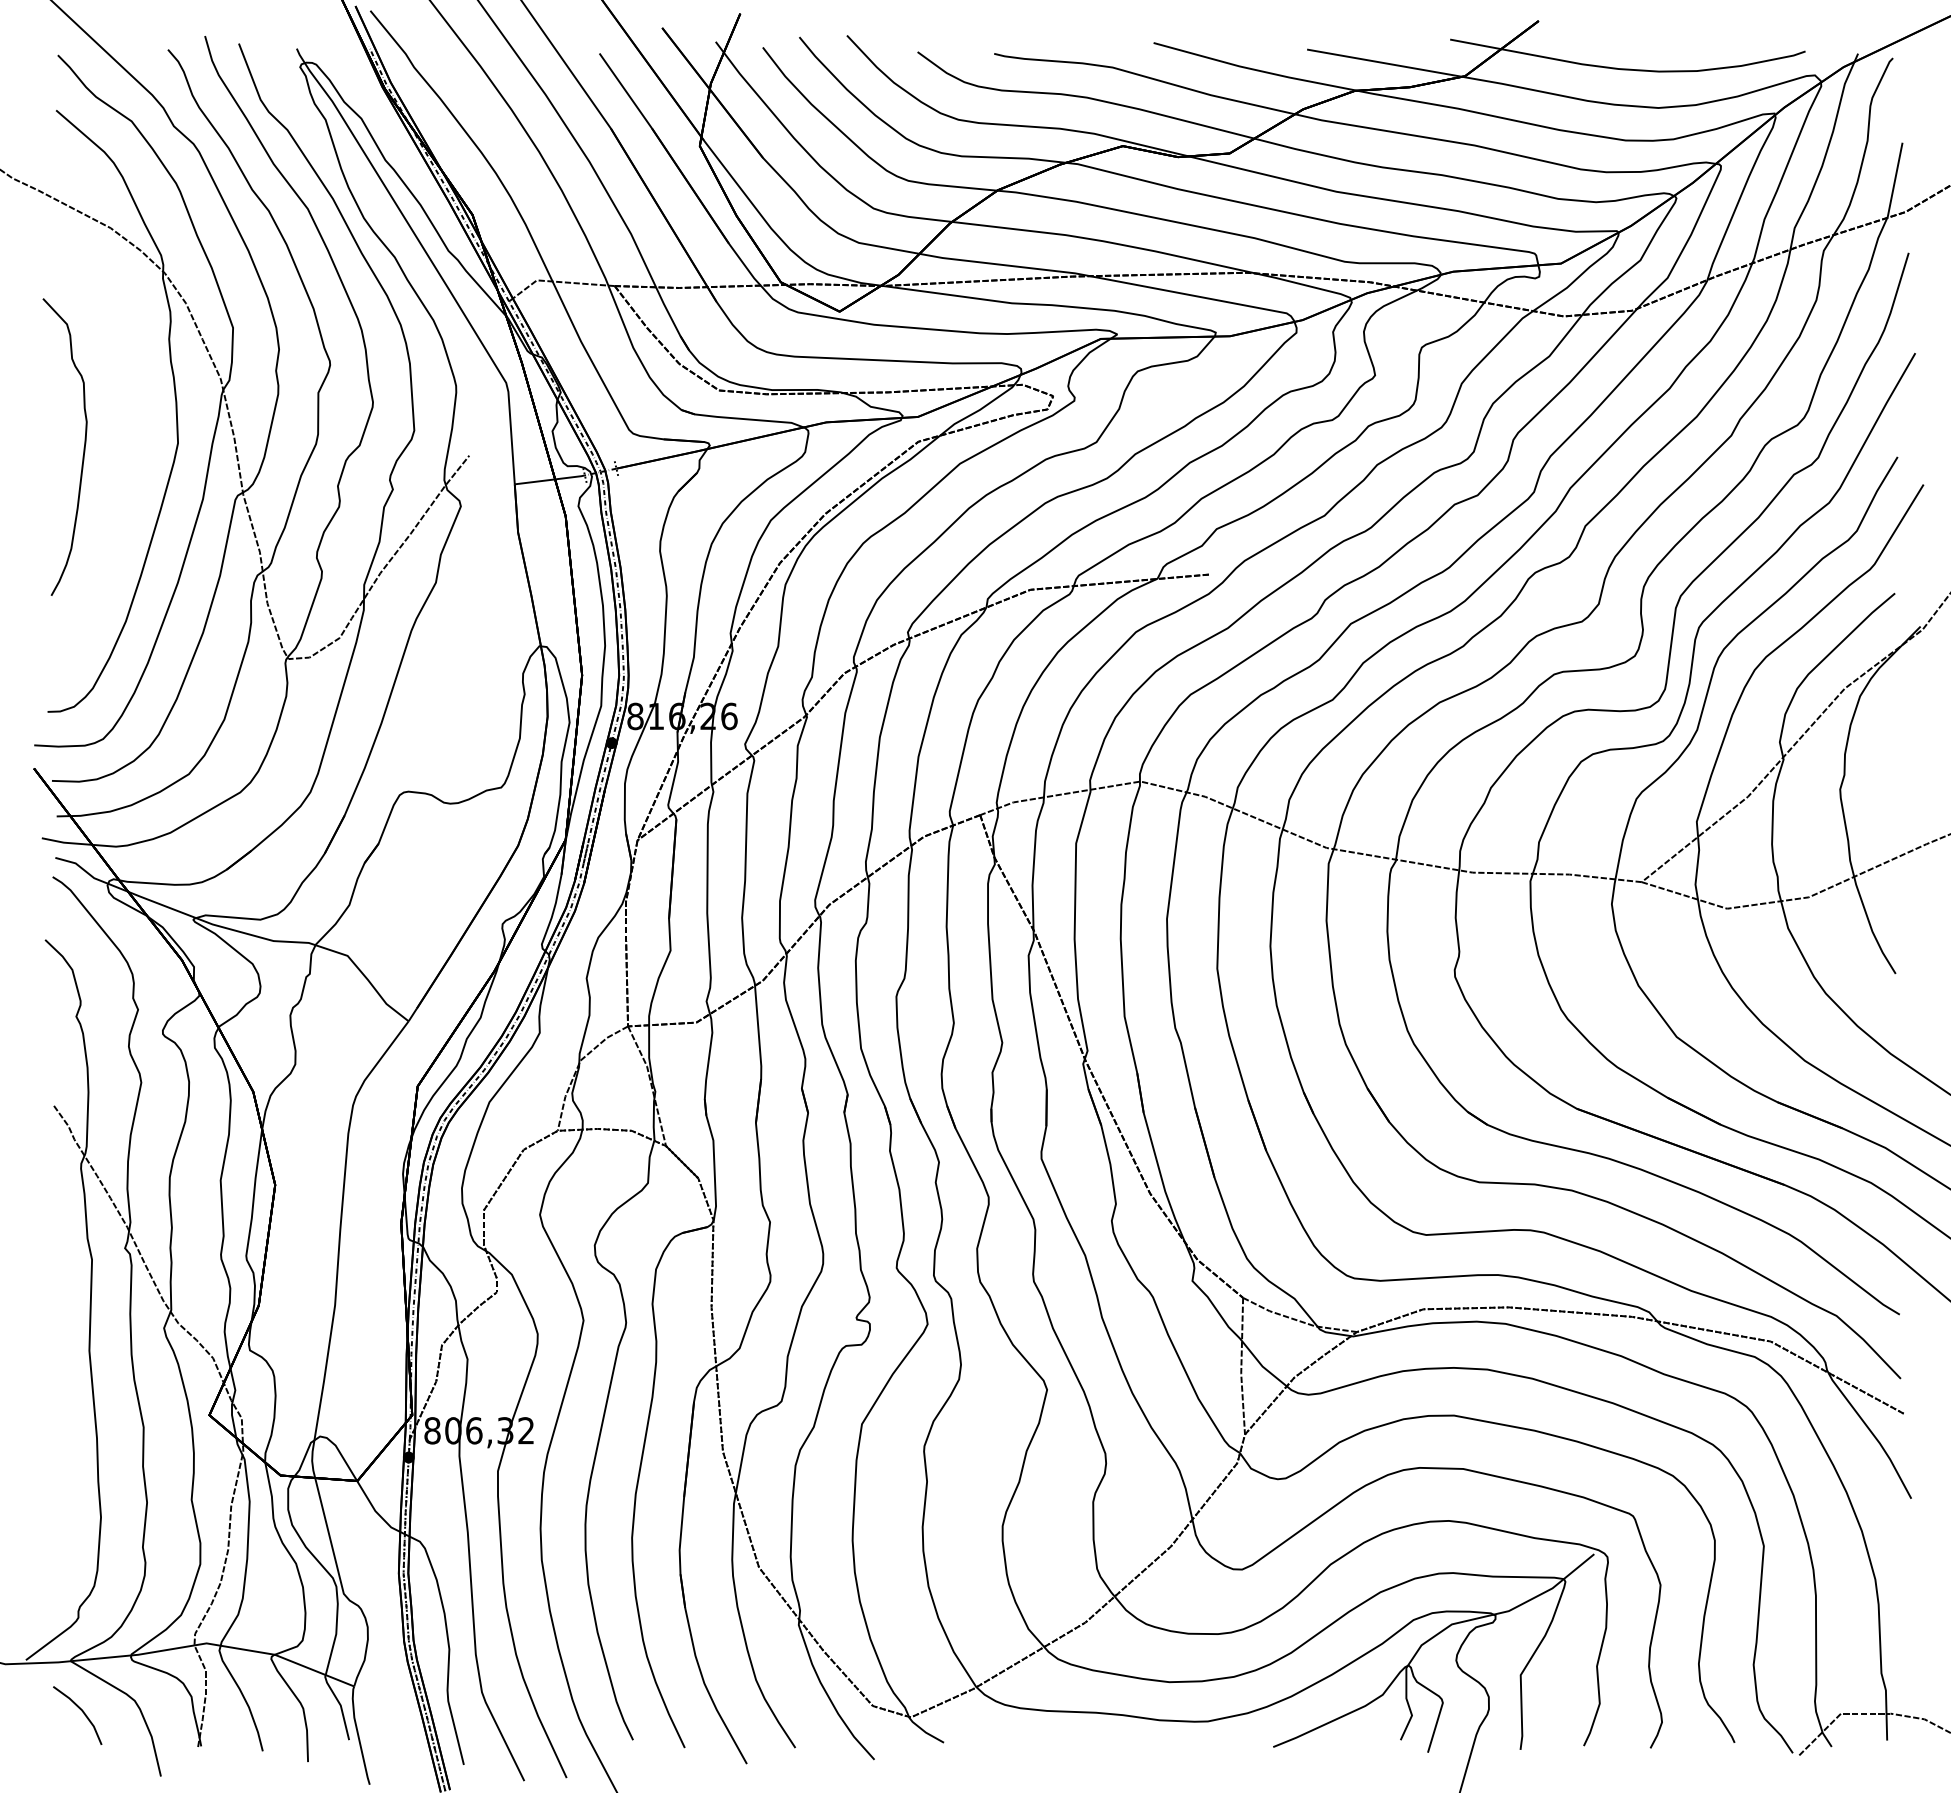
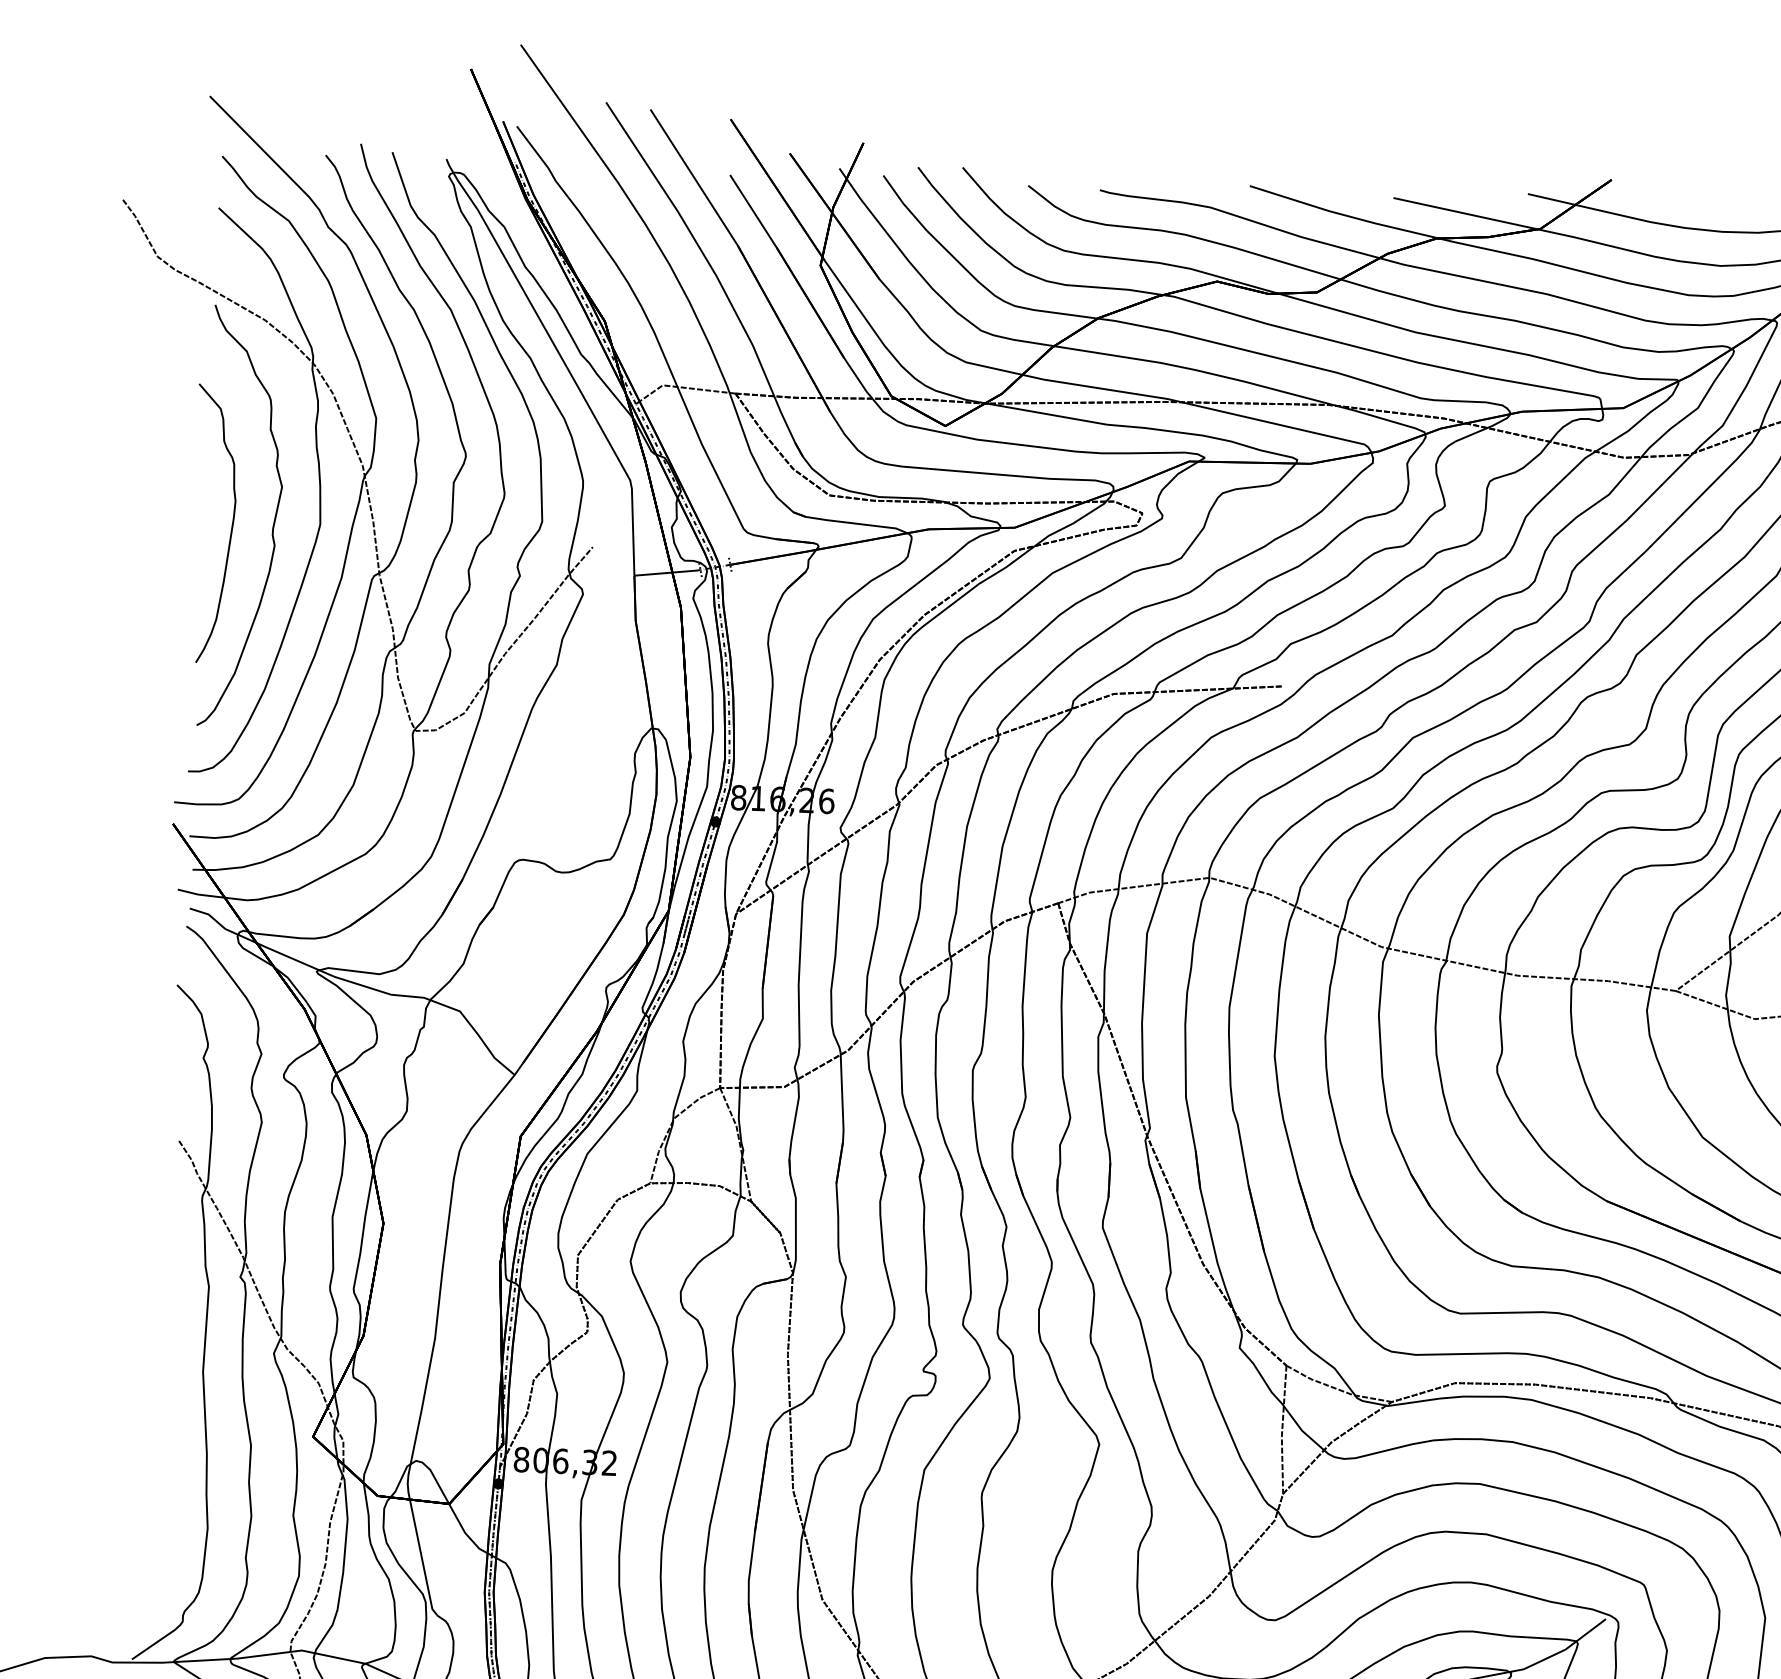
curve: (127, 445) -> (272, 524), added

